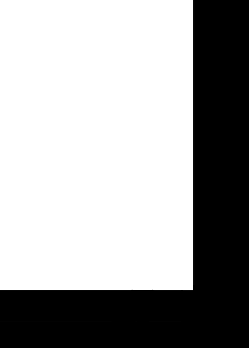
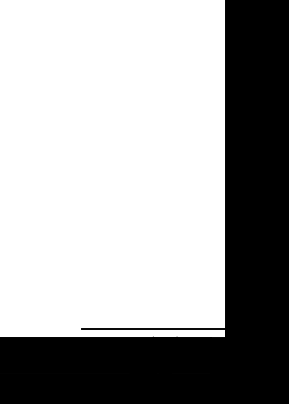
line: (132, 282) -> (153, 328), added

